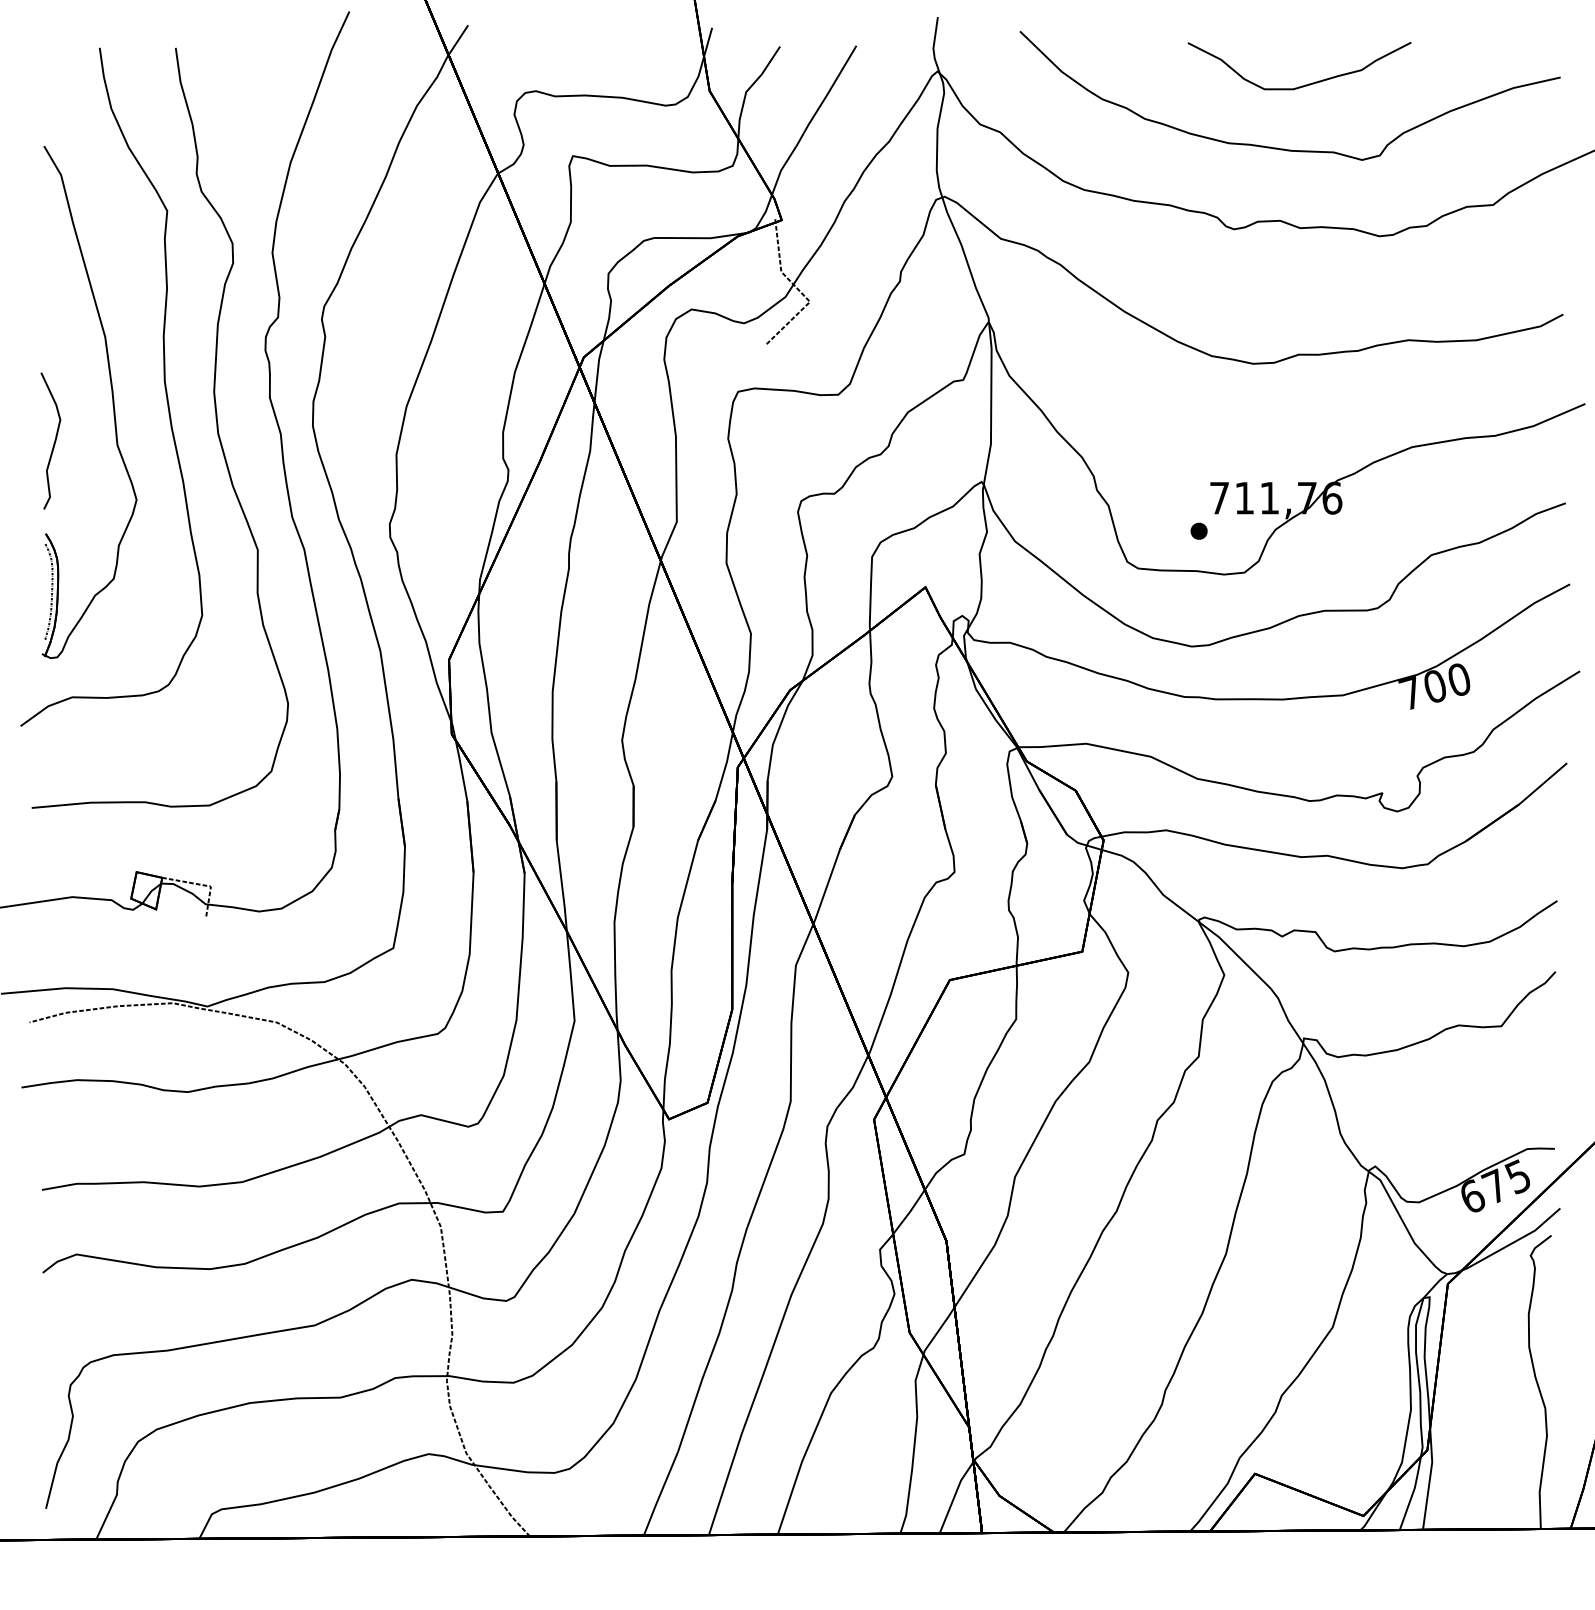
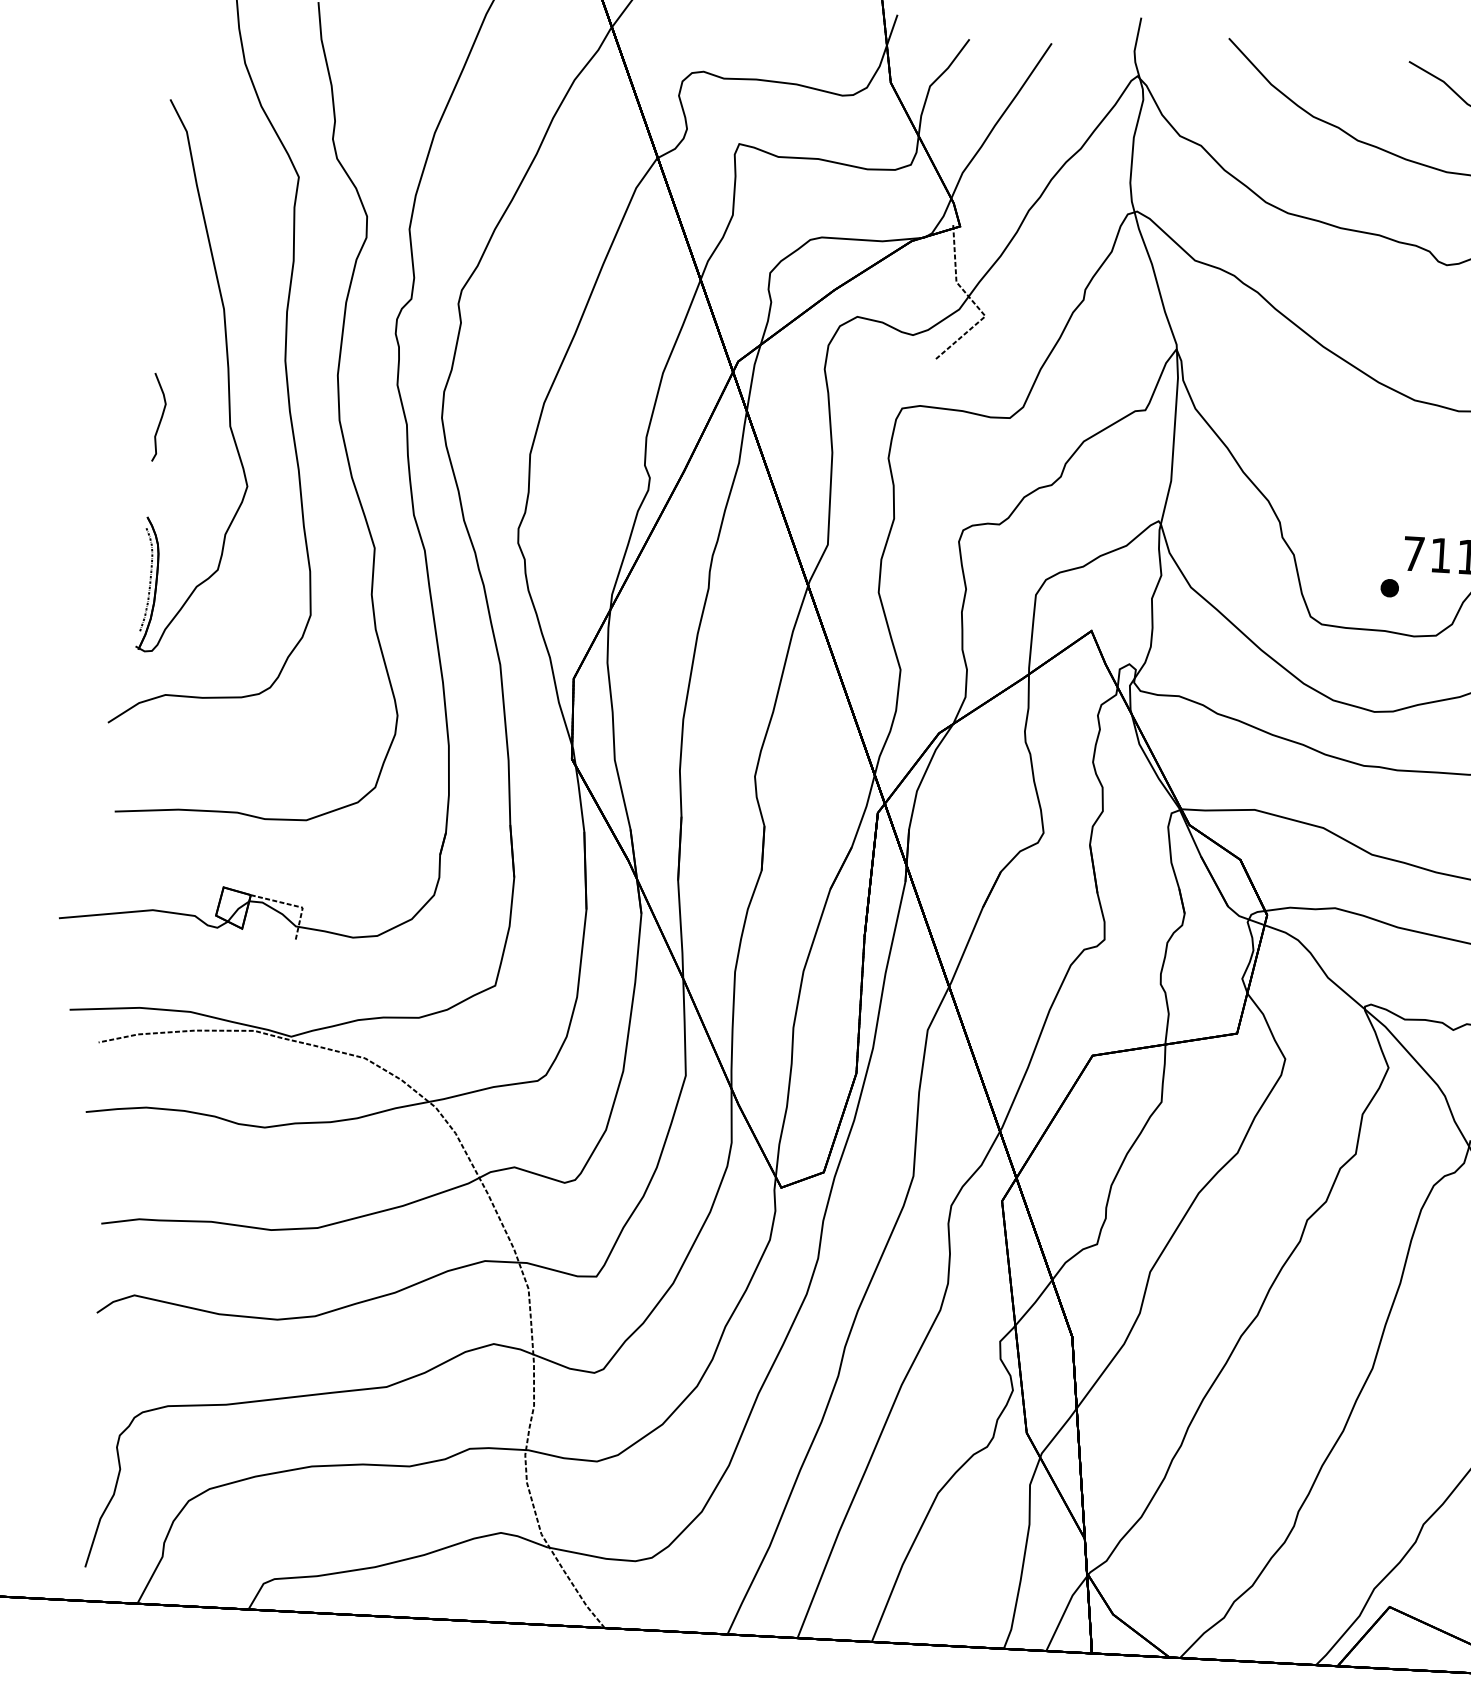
part: (50, 440) -> (158, 416), size x0.6

